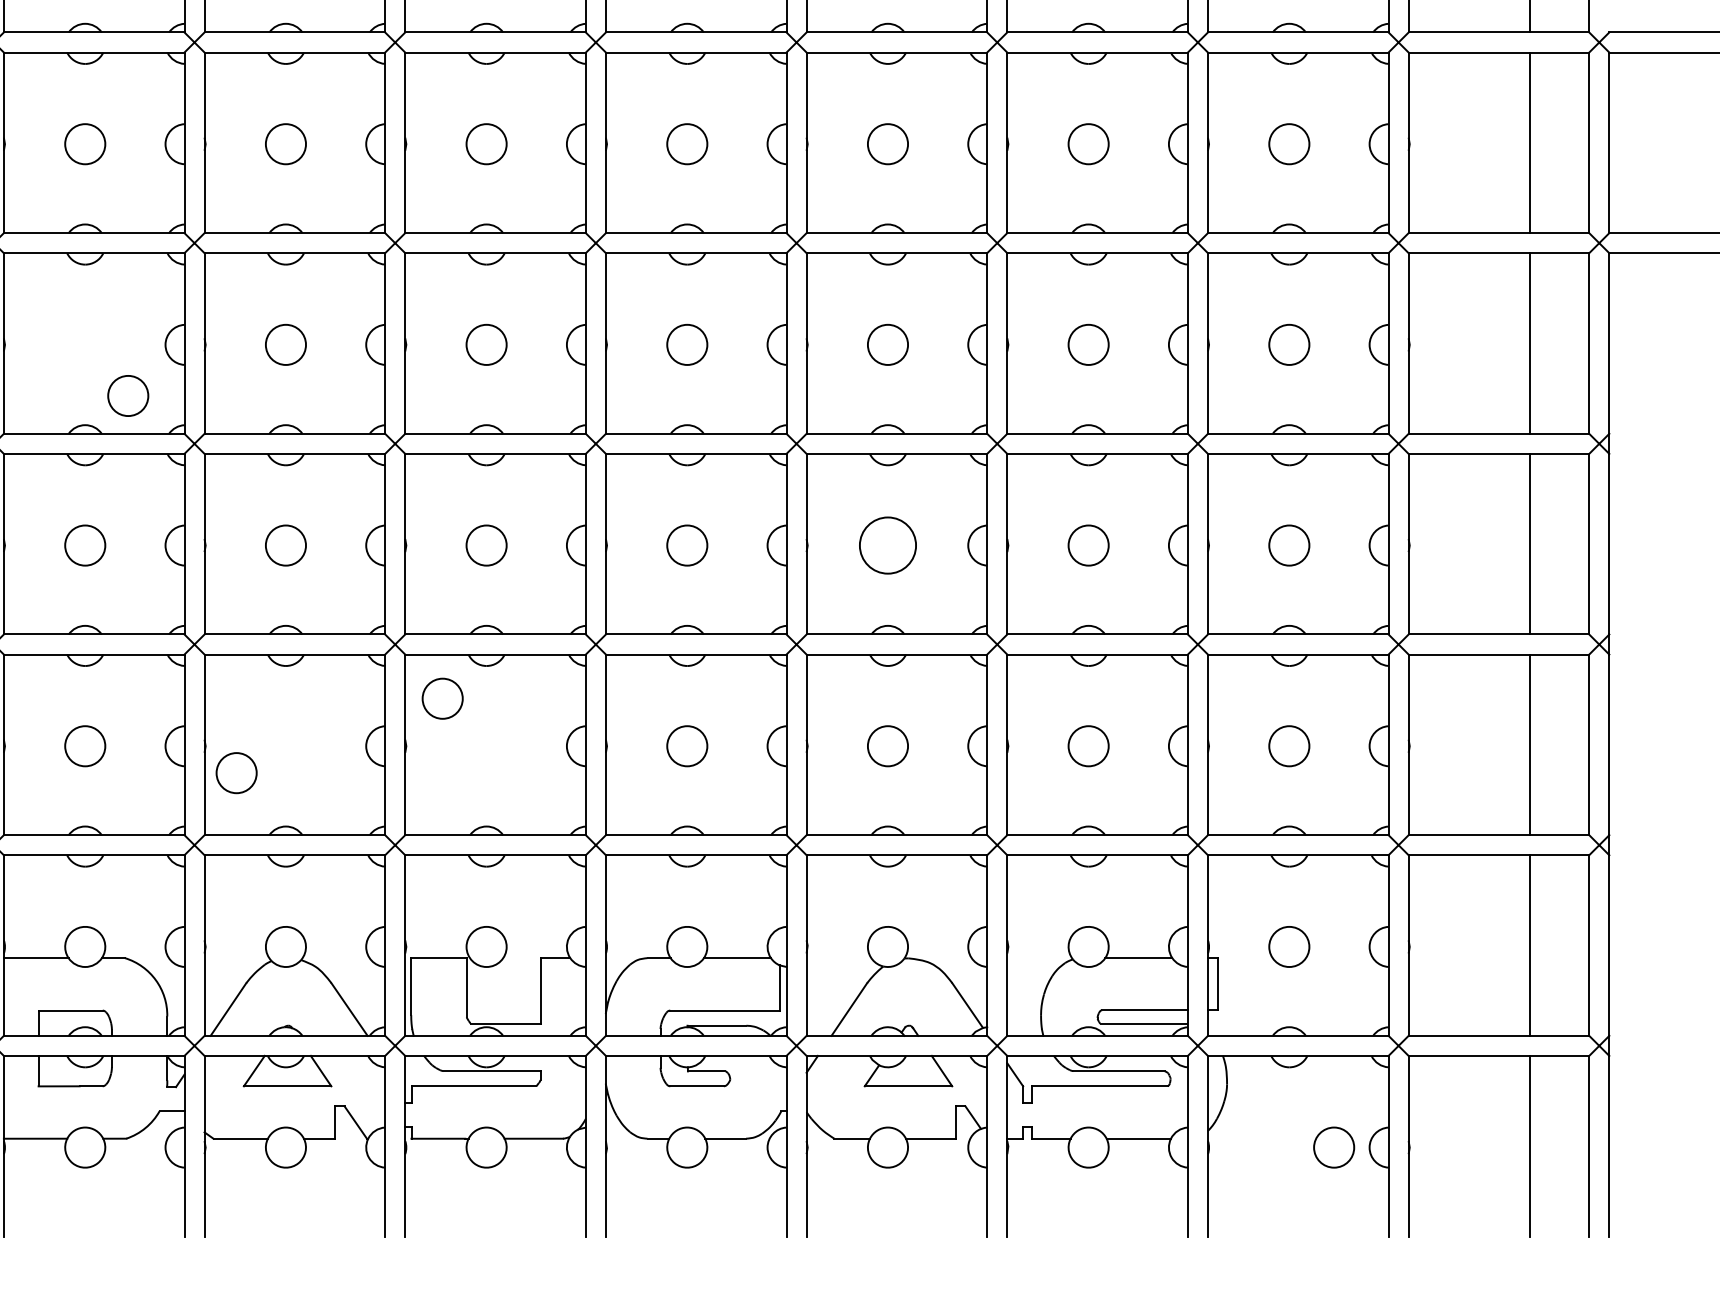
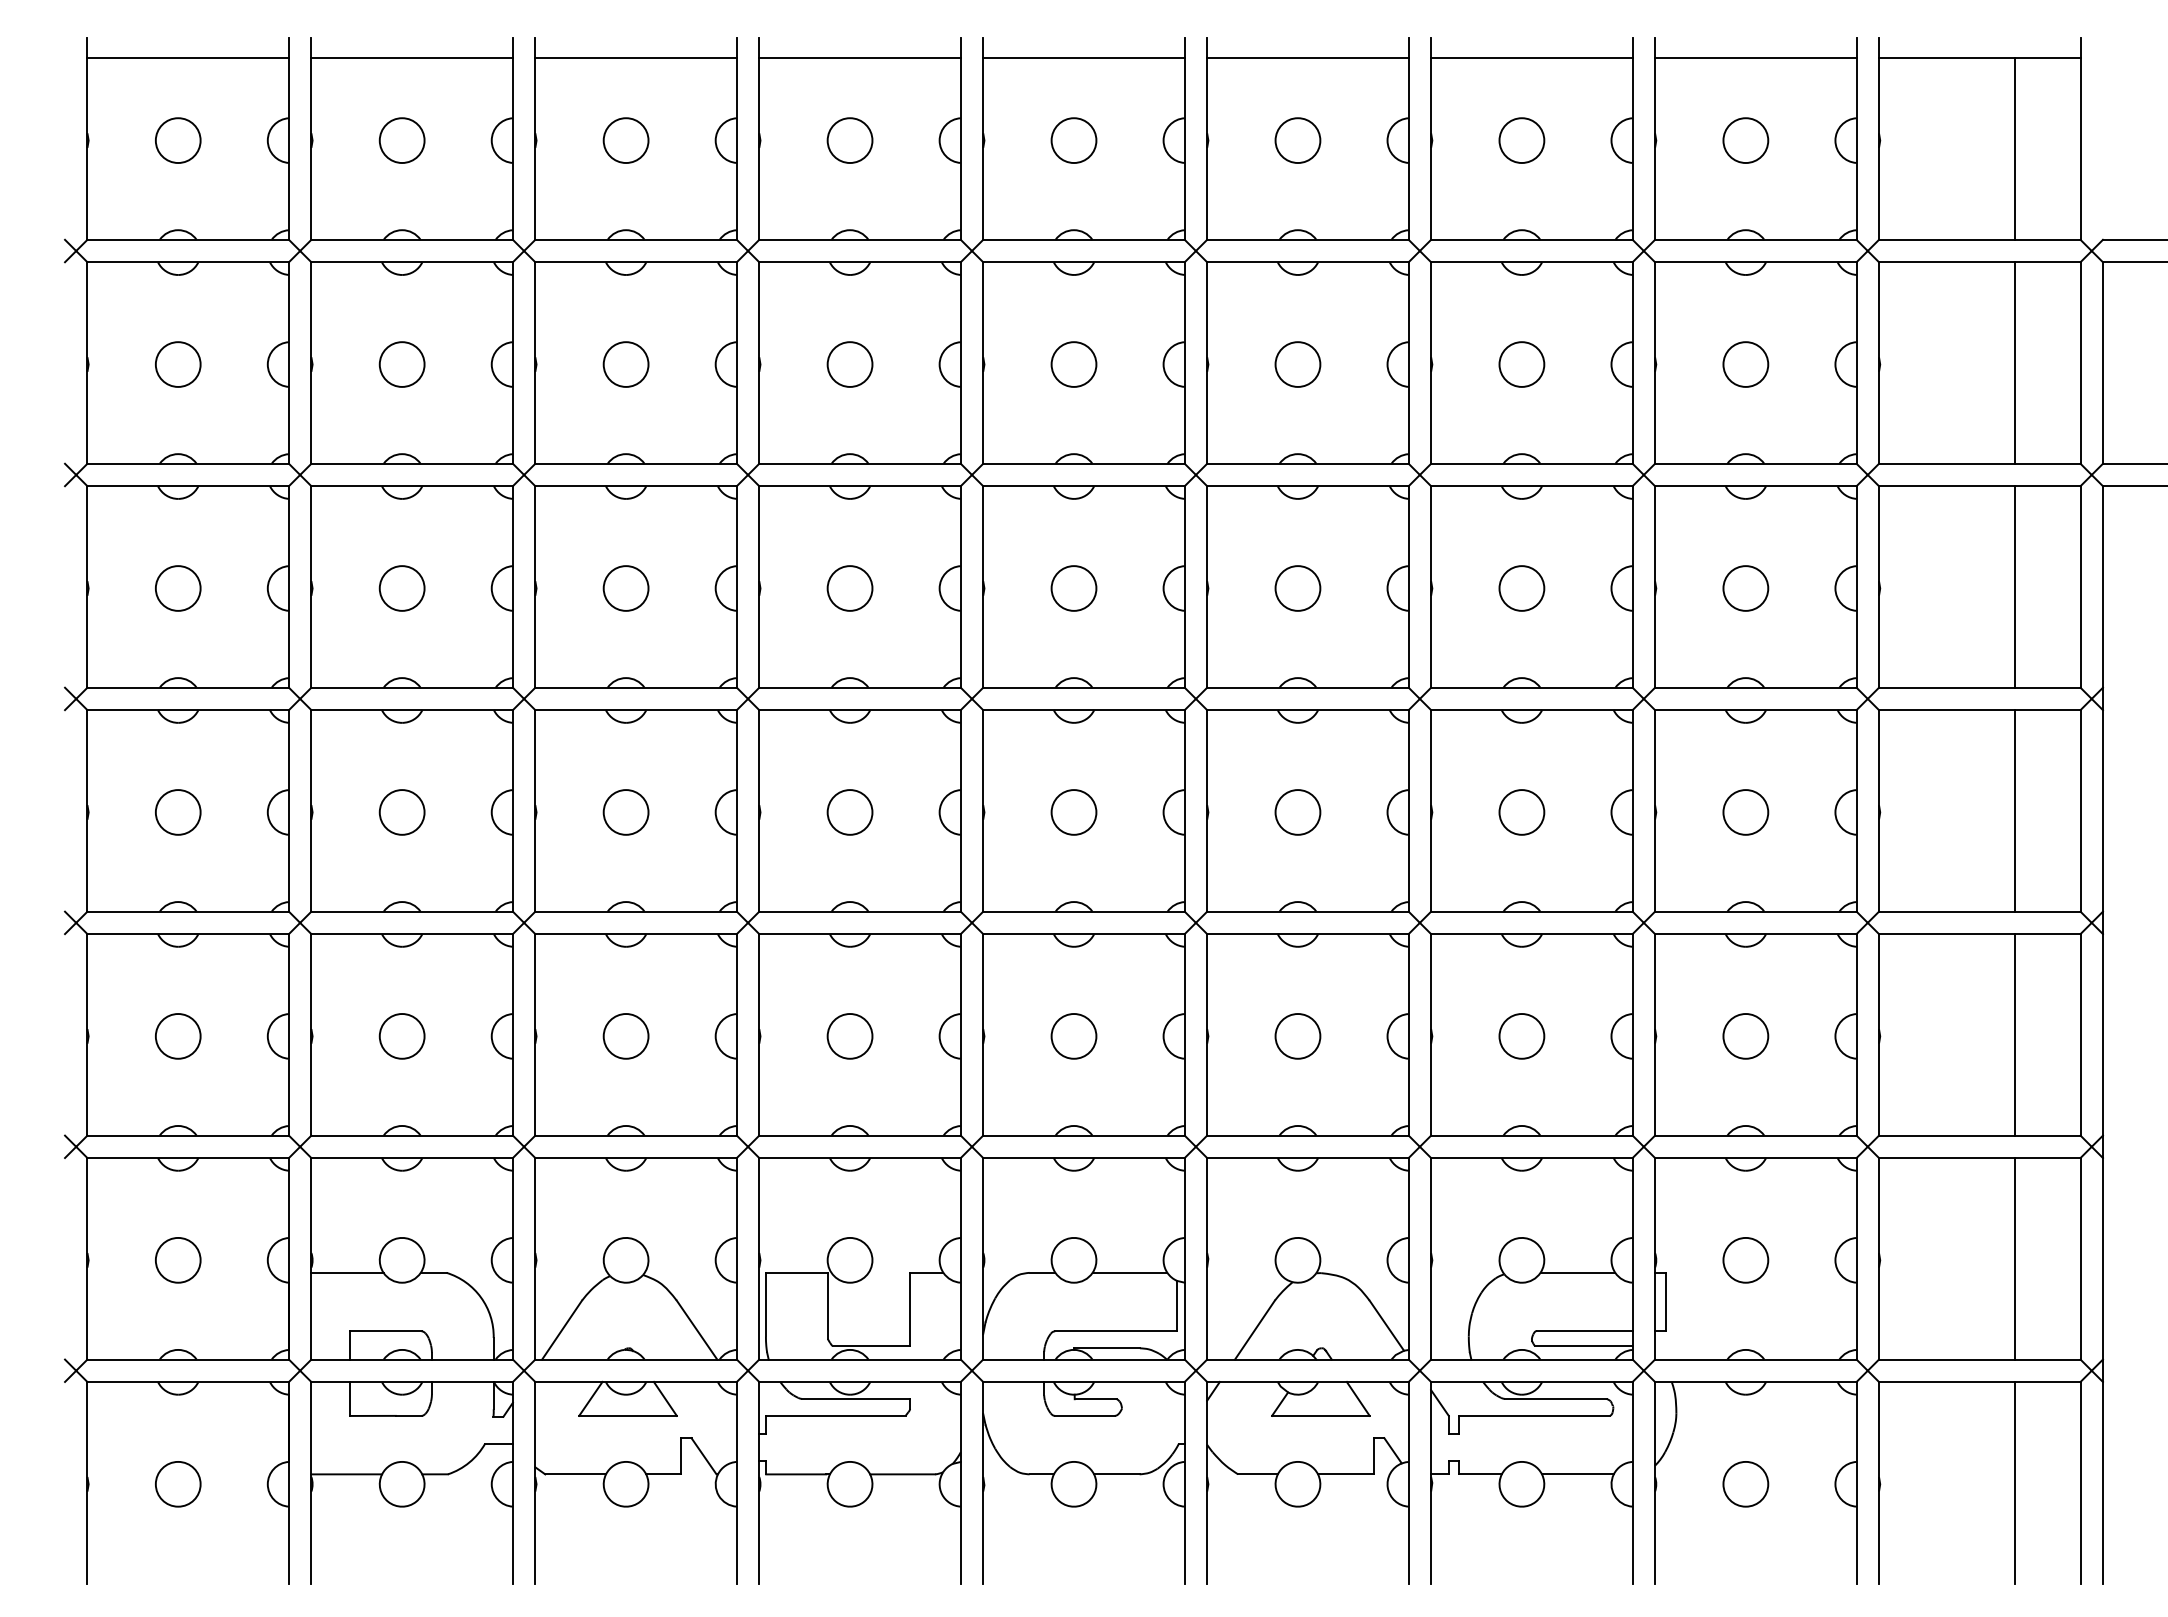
circle: (127, 395) -> (401, 588), moved
circle: (887, 545) -> (1297, 812), size x0.71
circle: (442, 698) -> (849, 1036), moved
circle: (236, 773) -> (625, 1036), moved
circle: (1333, 1147) -> (1745, 1484), moved

